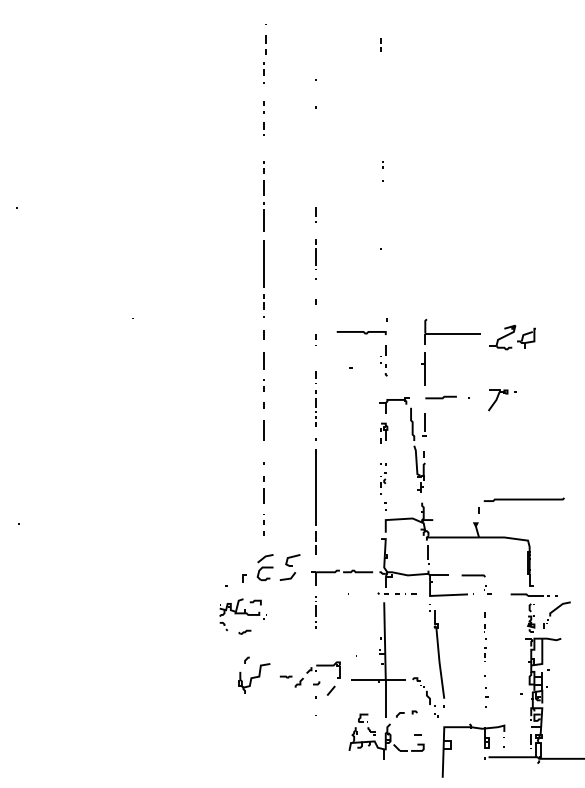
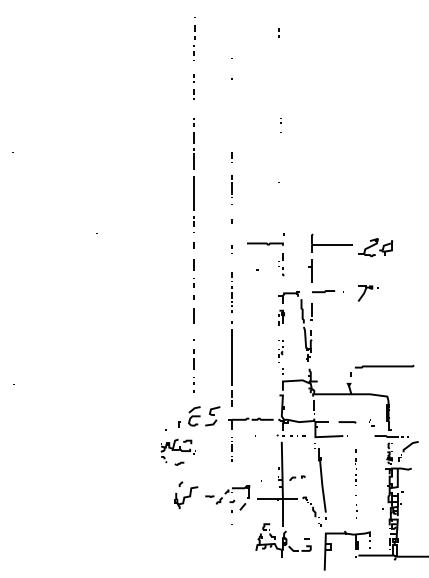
part: (487, 589) -> (371, 422), moved
part: (406, 713) -> (297, 477), moved

